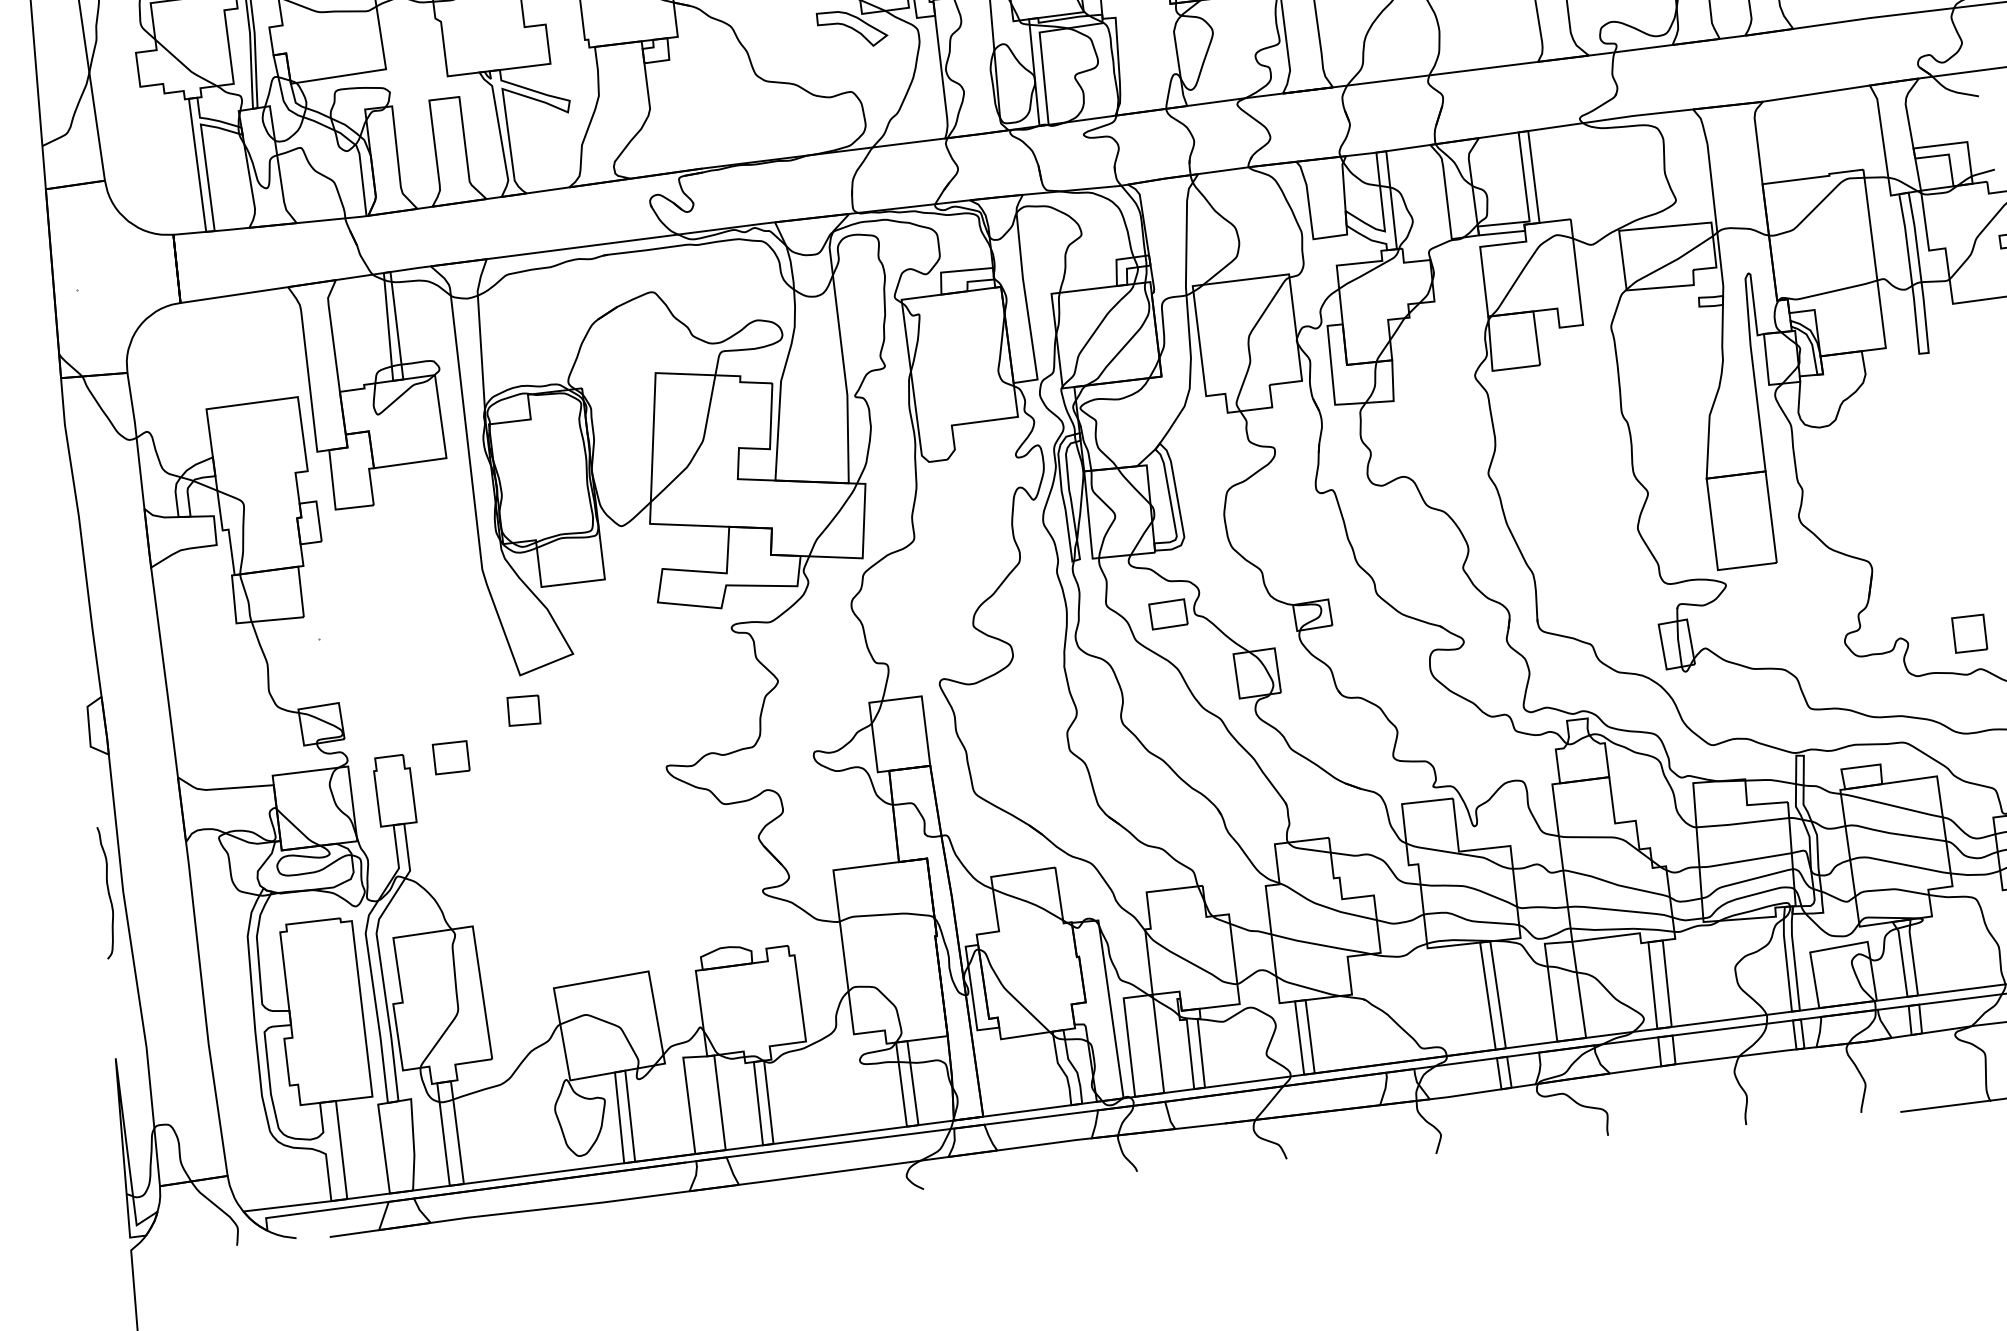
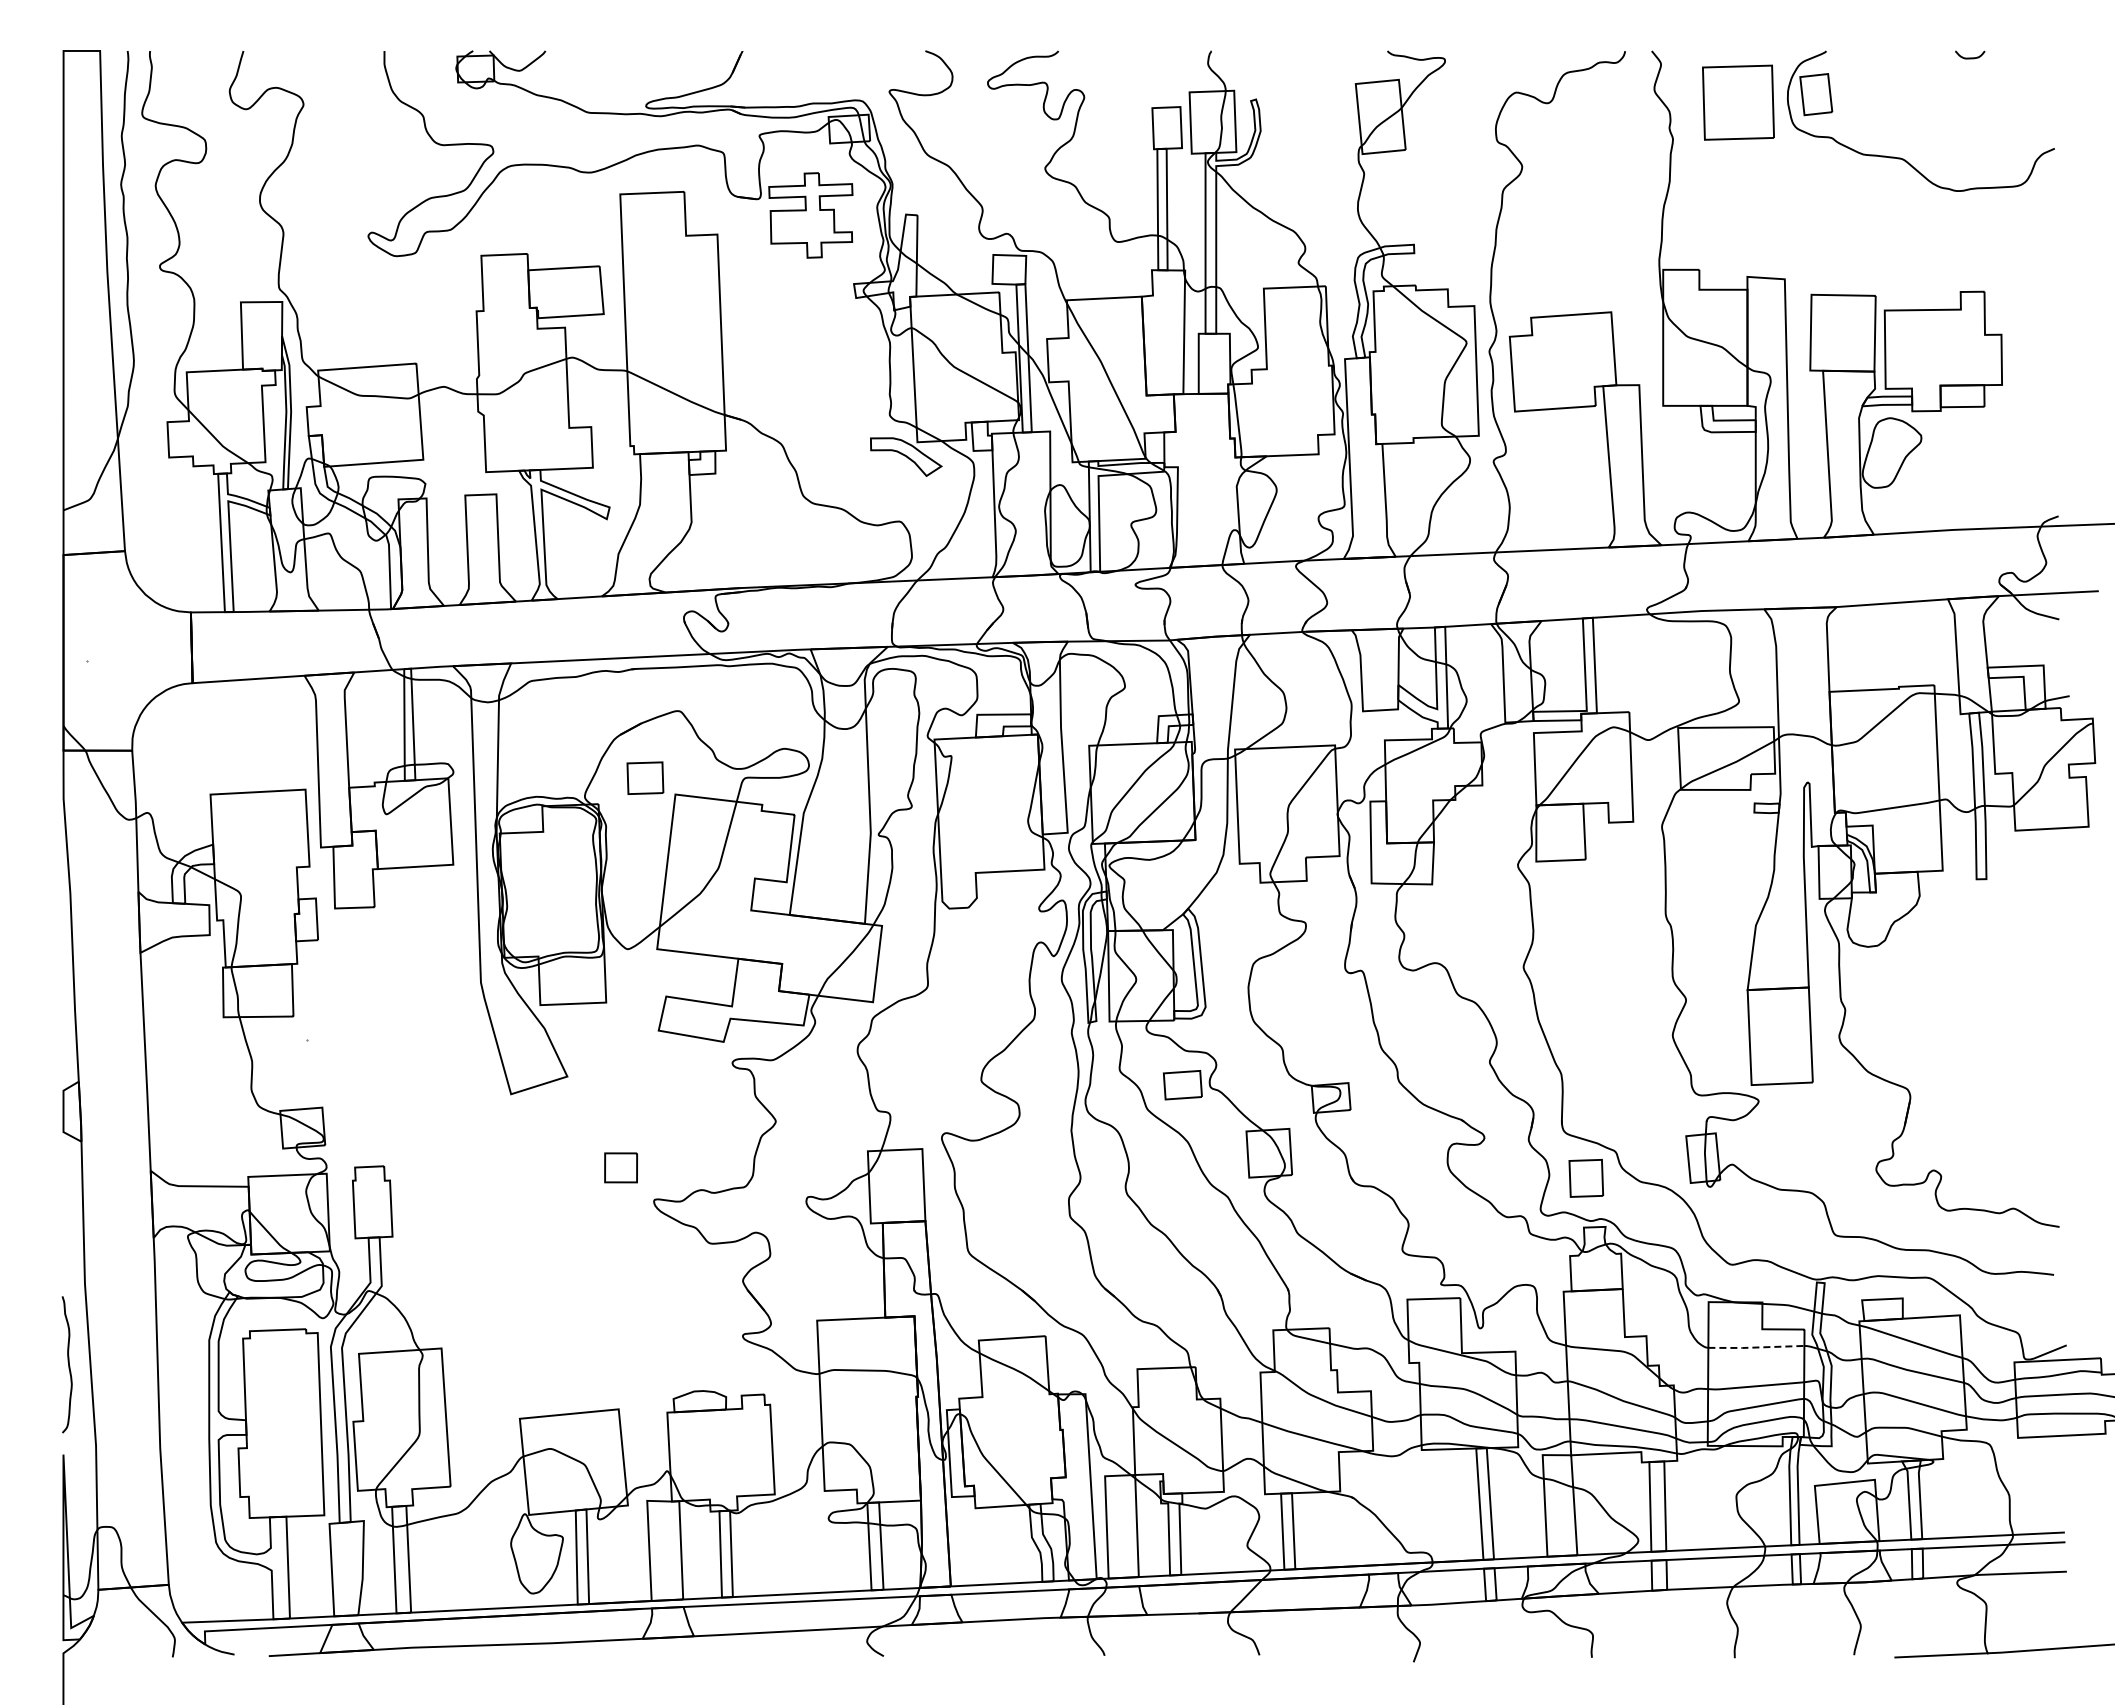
part: (1969, 633) -> (1586, 1178), moved
part: (523, 710) -> (620, 1167), moved
part: (451, 757) -> (645, 777), moved
line: (1742, 823) -> (1755, 1347), solid -> dashed
curve: (108, 892) -> (68, 1364), moved

